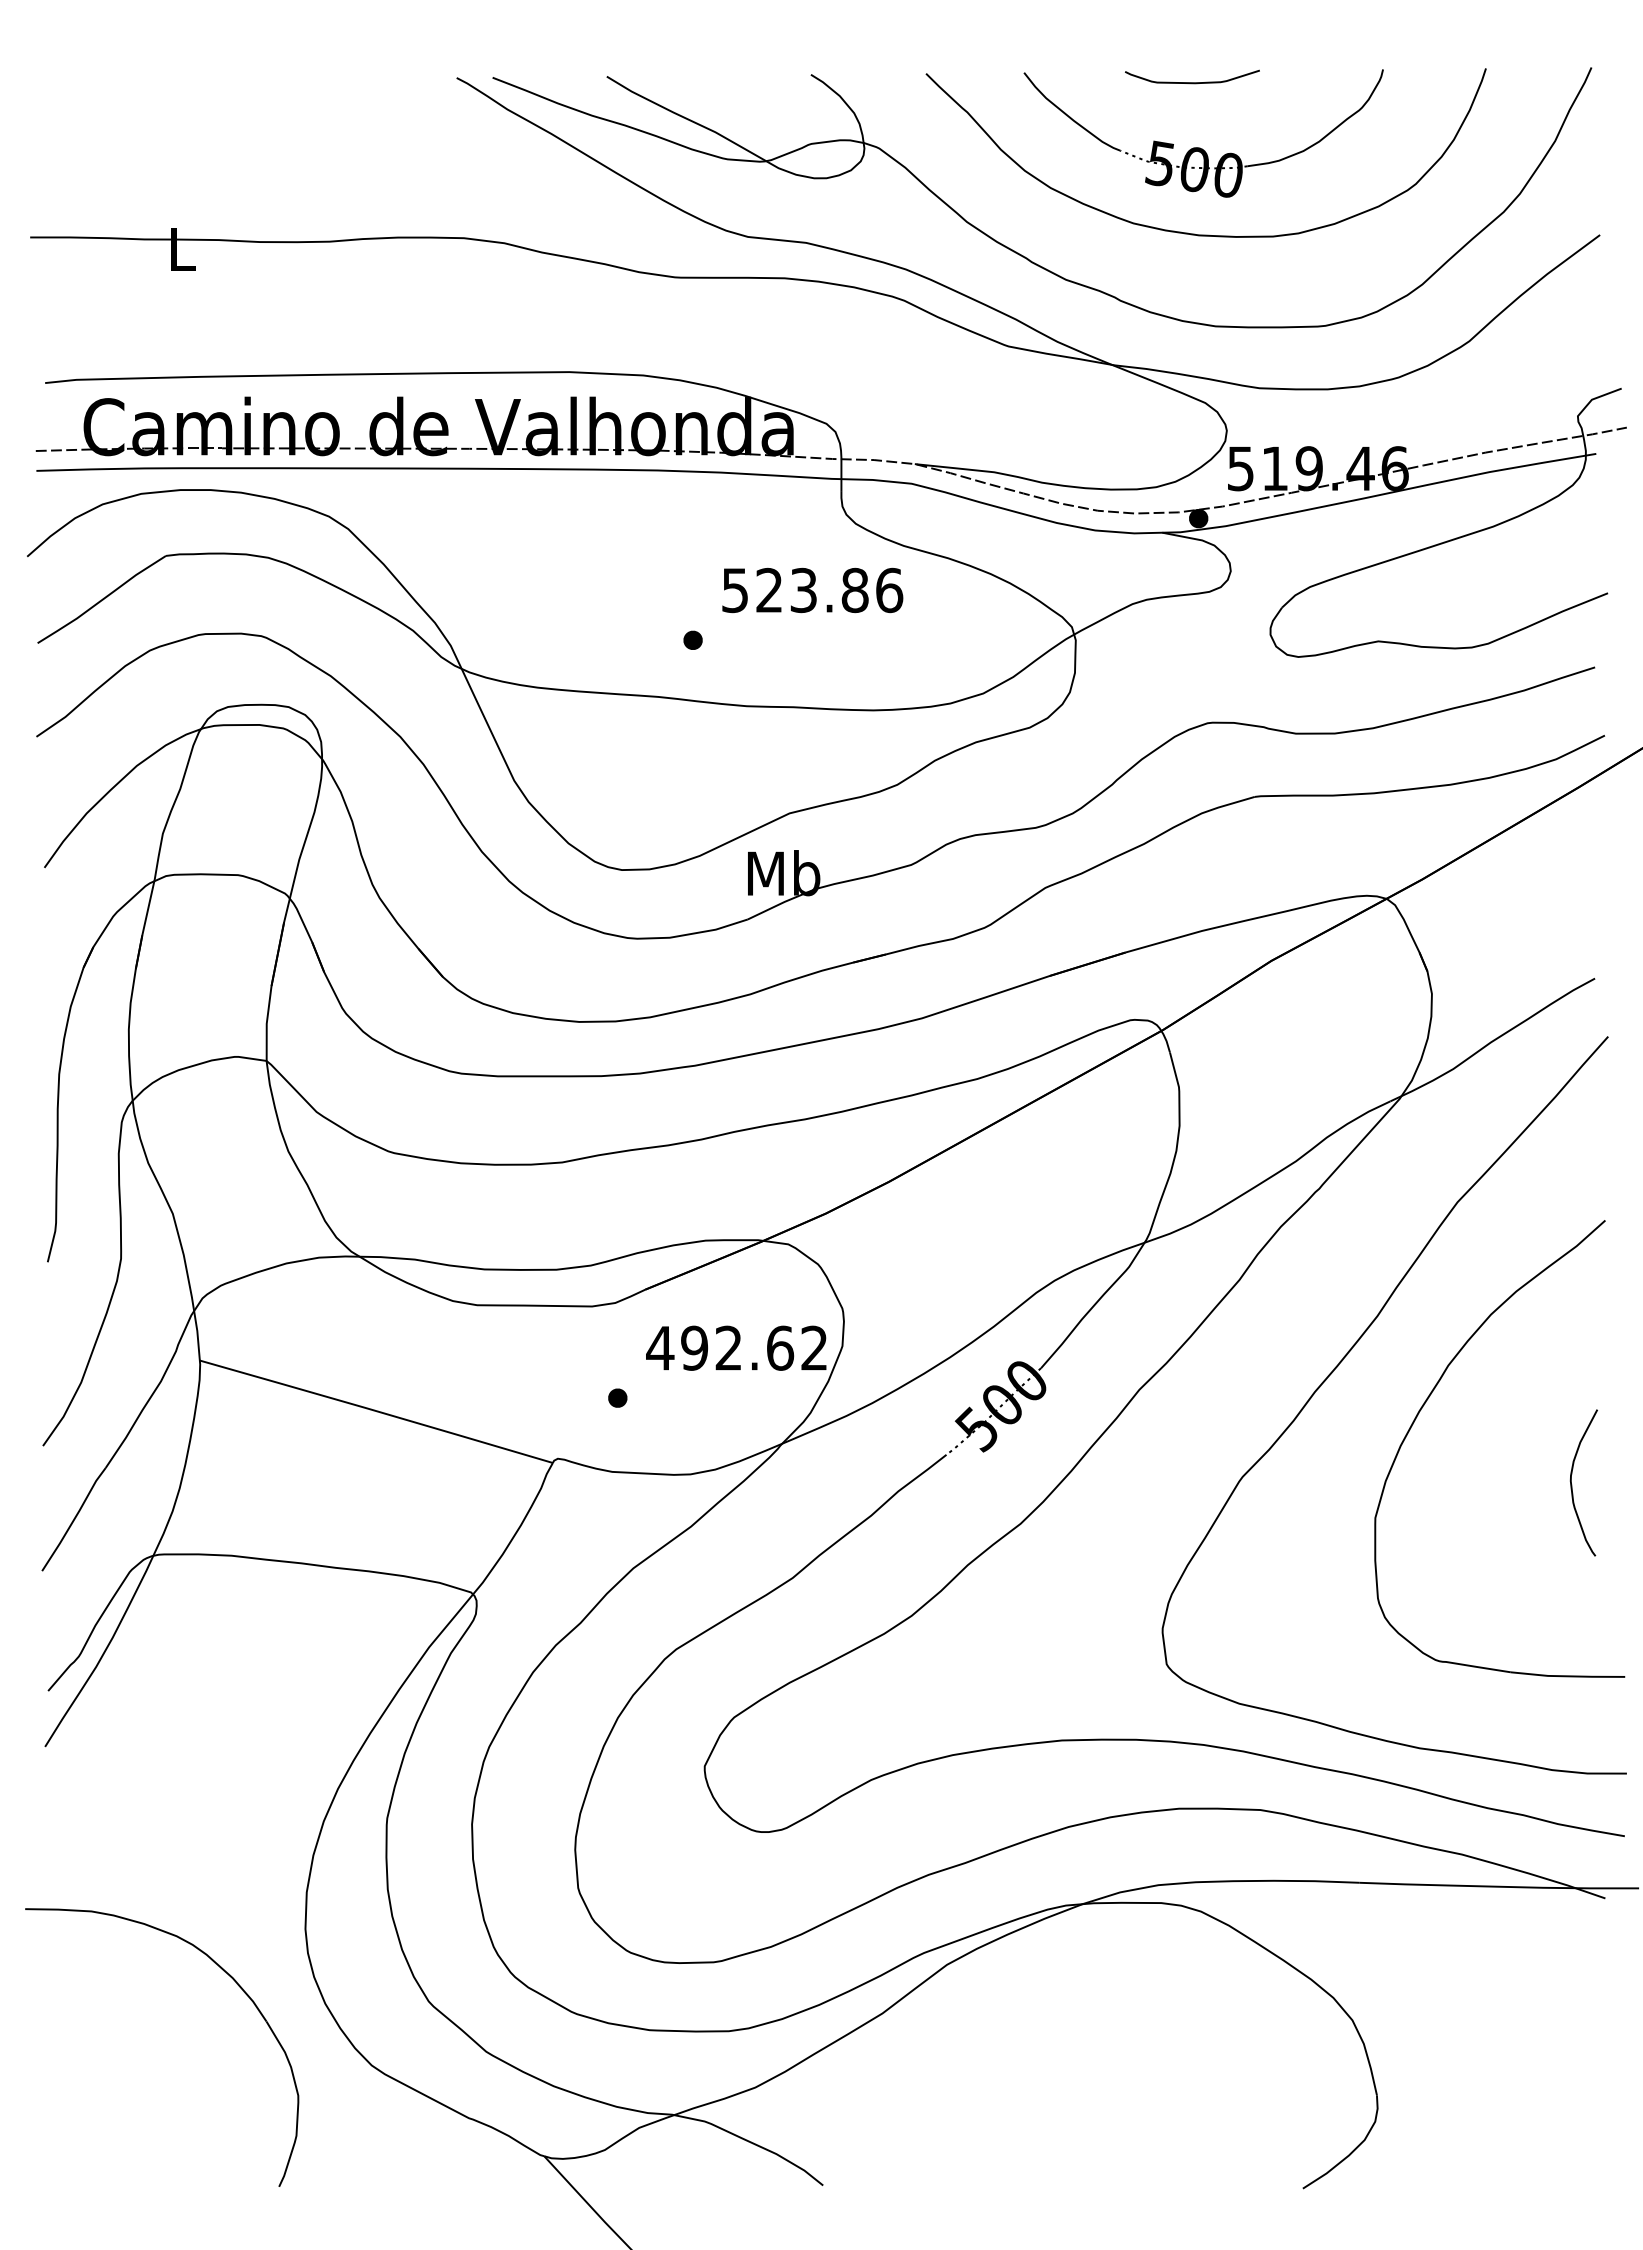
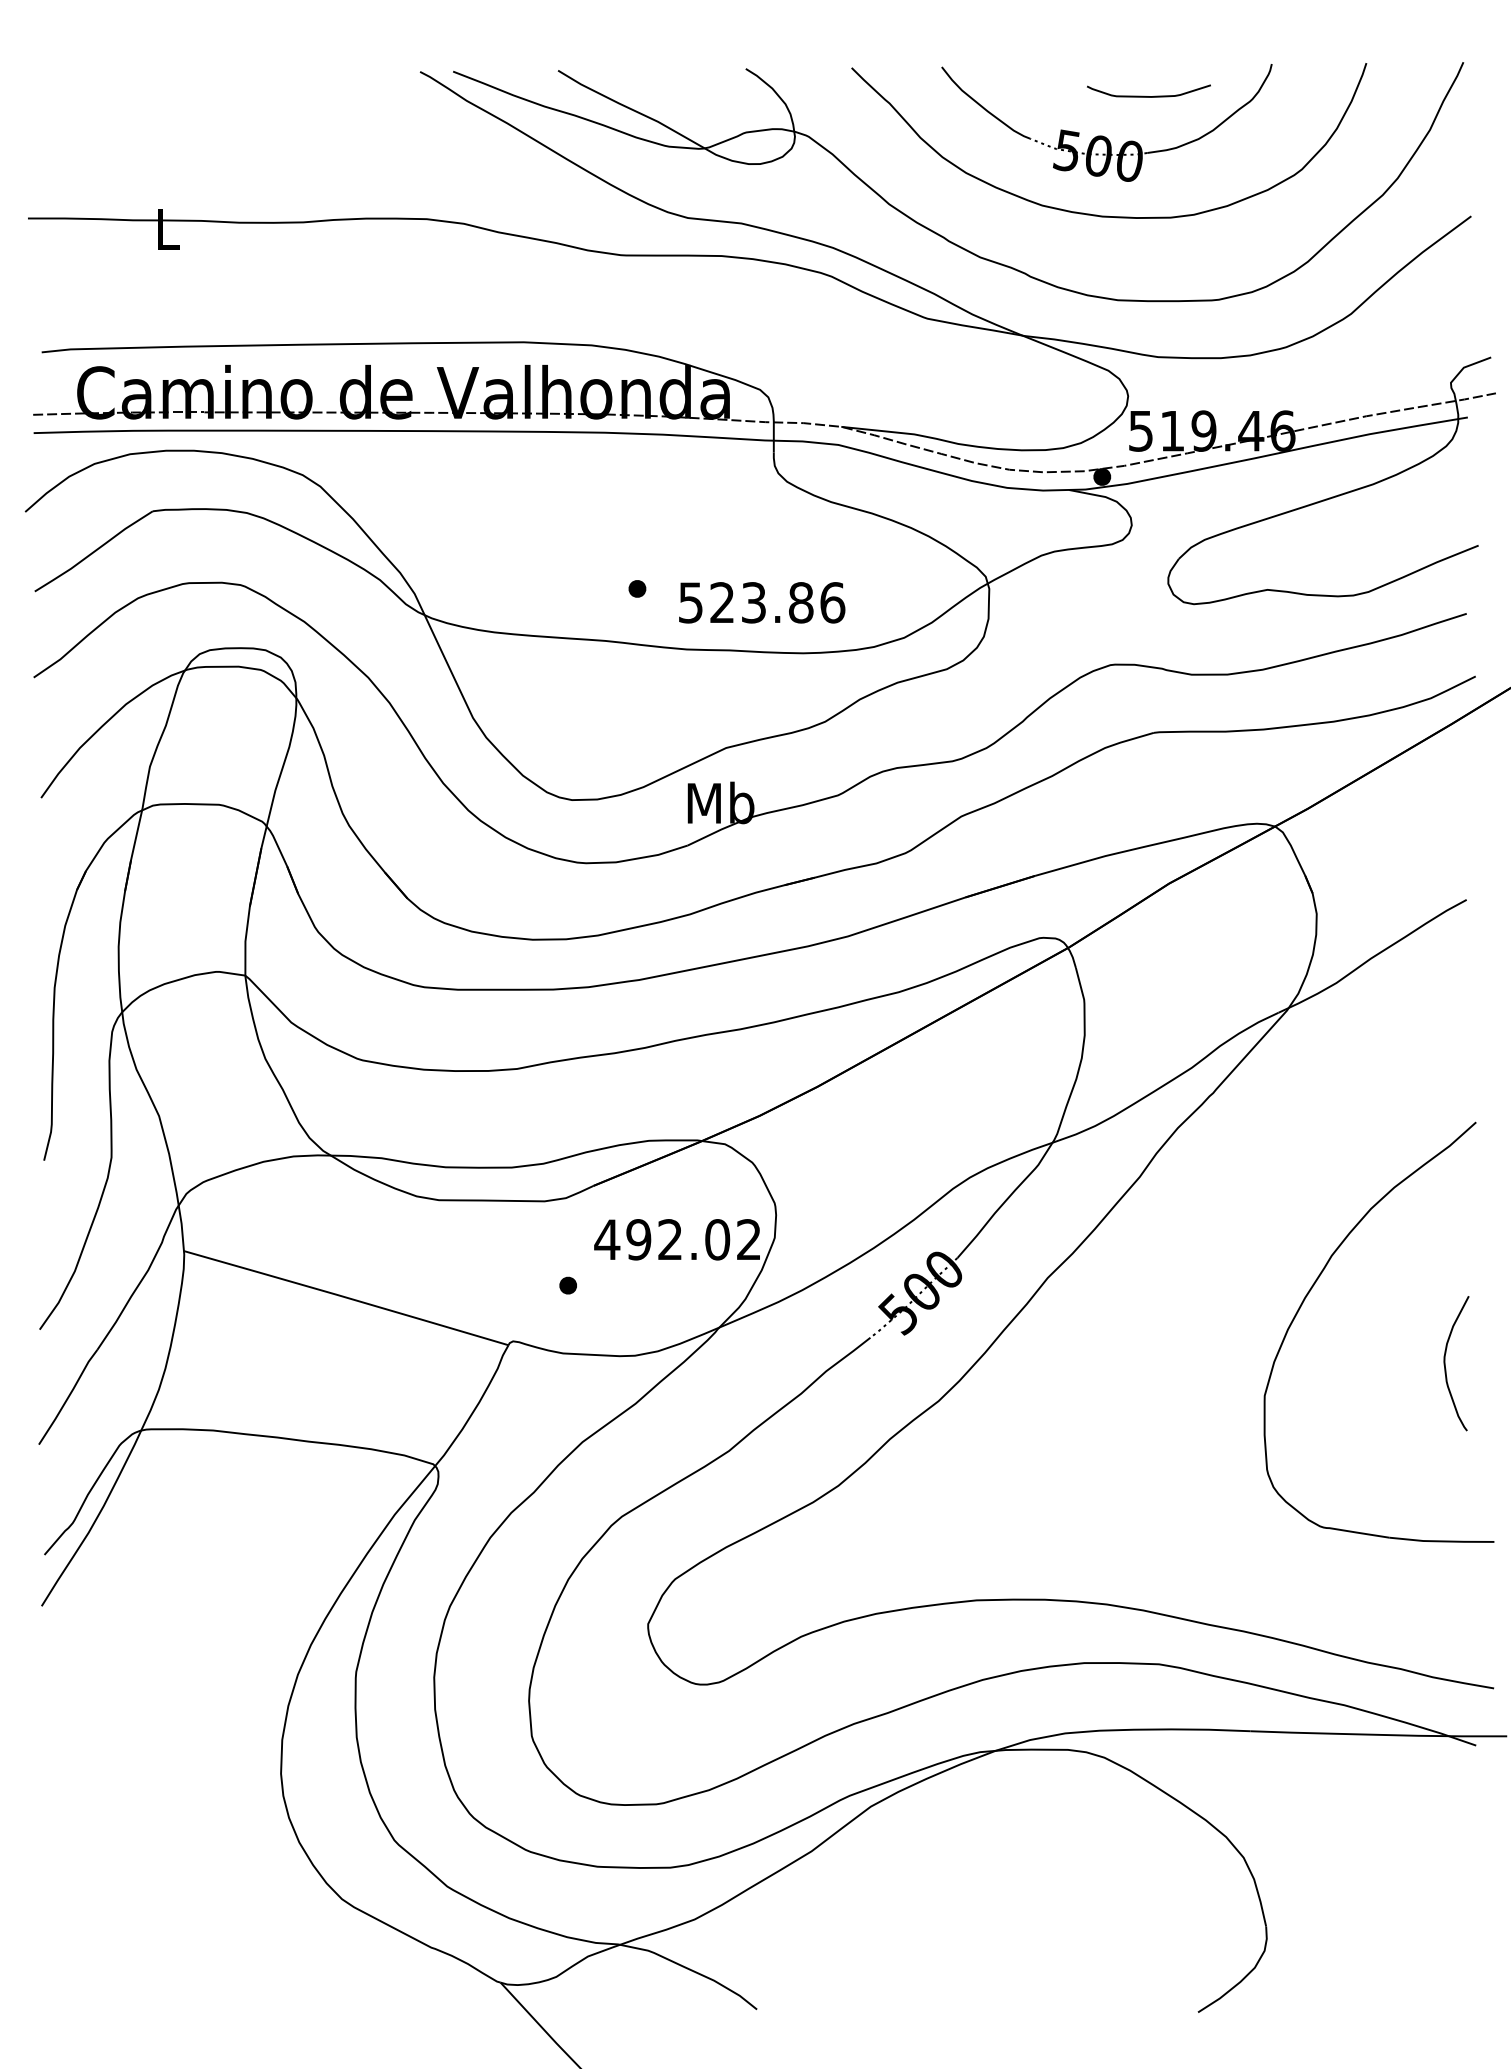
curve: (1192, 82) -> (1149, 96), moved
text: (812, 590) -> (761, 602), moved
text: (780, 1347) -> (717, 1239), 492.62 -> 492.02
curve: (1343, 1360) -> (1235, 1251), removed
part: (224, 1972) -> (206, 1813), removed

